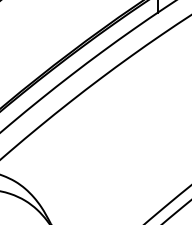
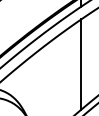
line: (158, 125) -> (81, 64), added

